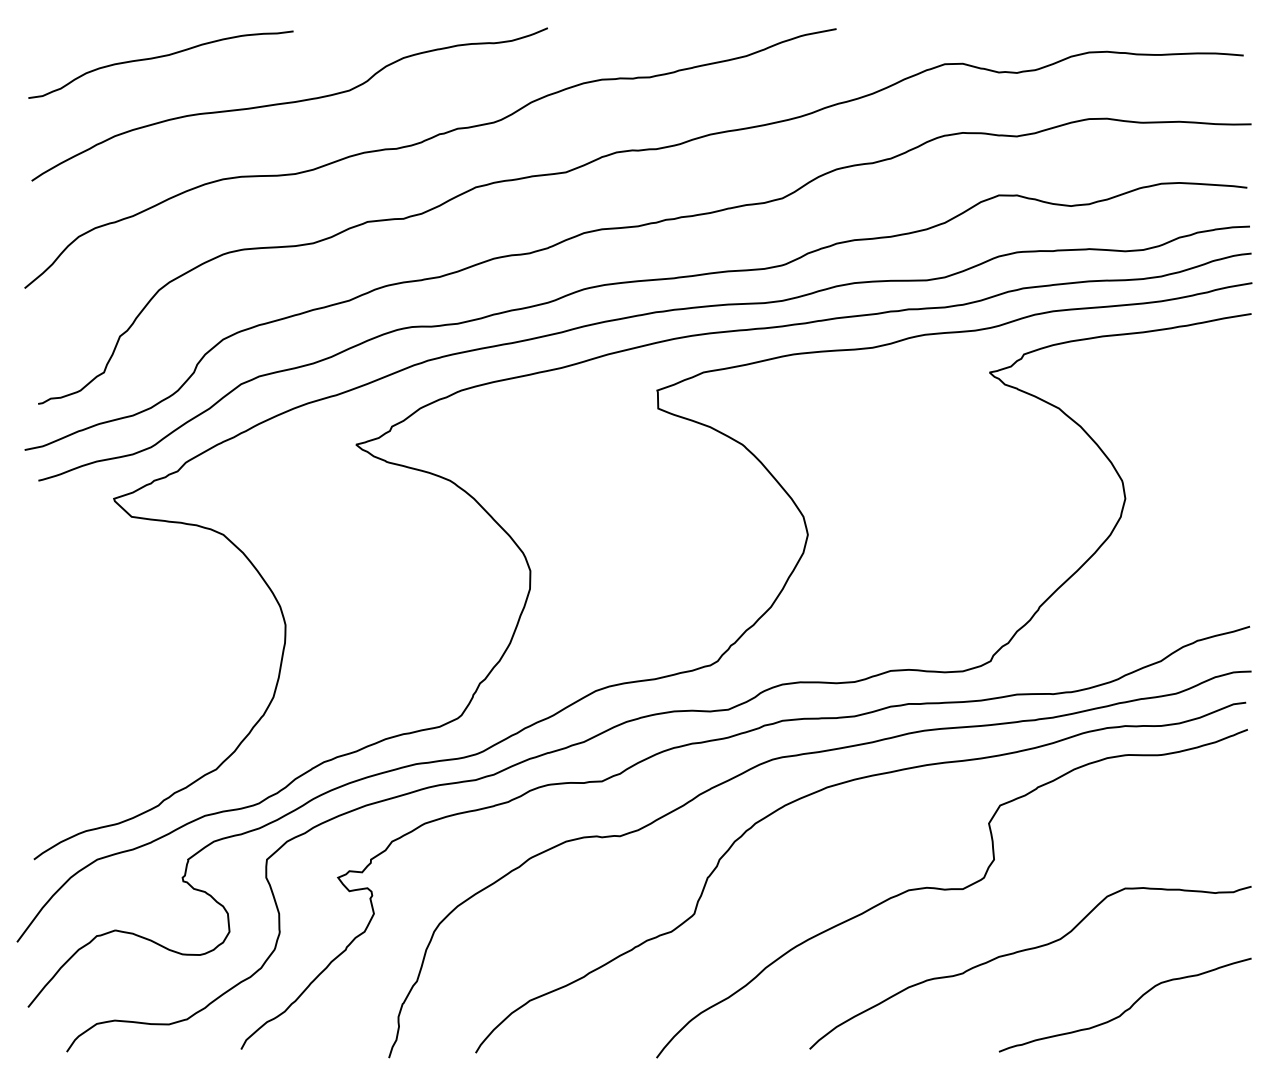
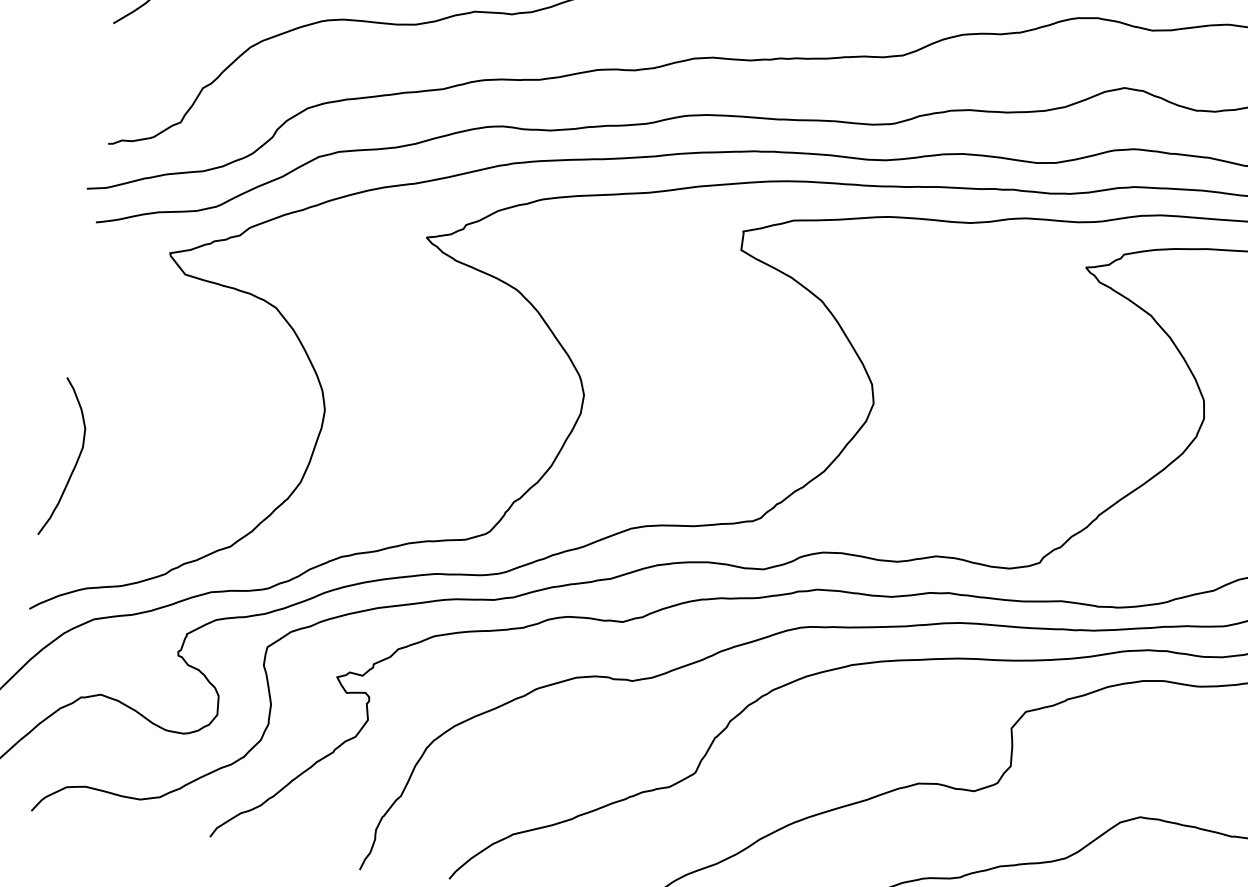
curve: (55, 713) -> (75, 463), added

